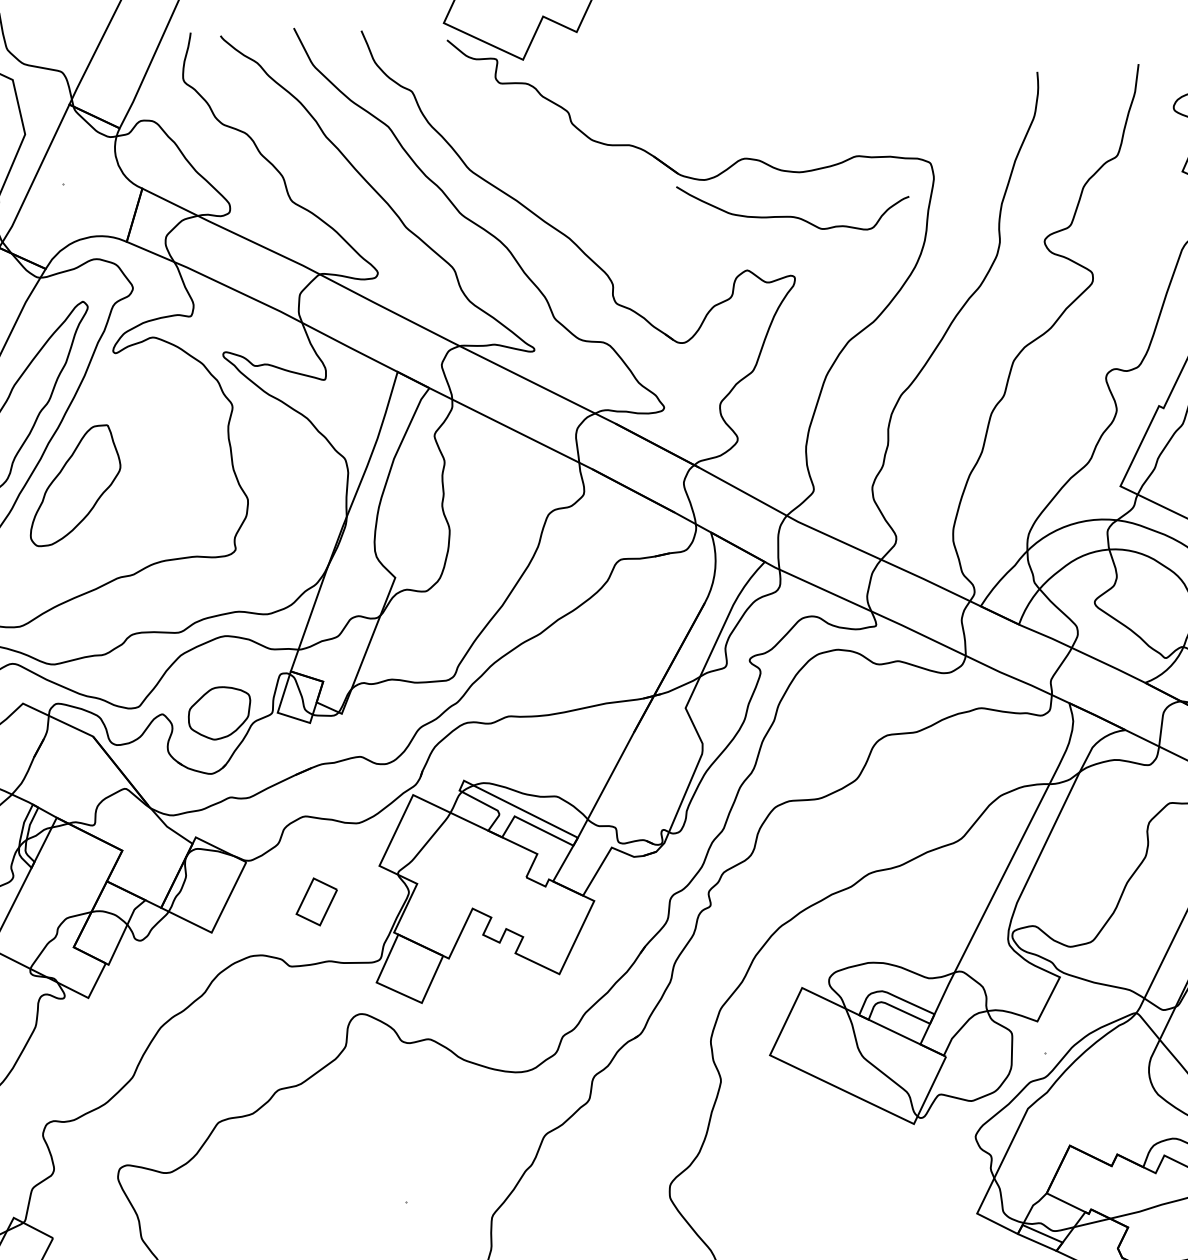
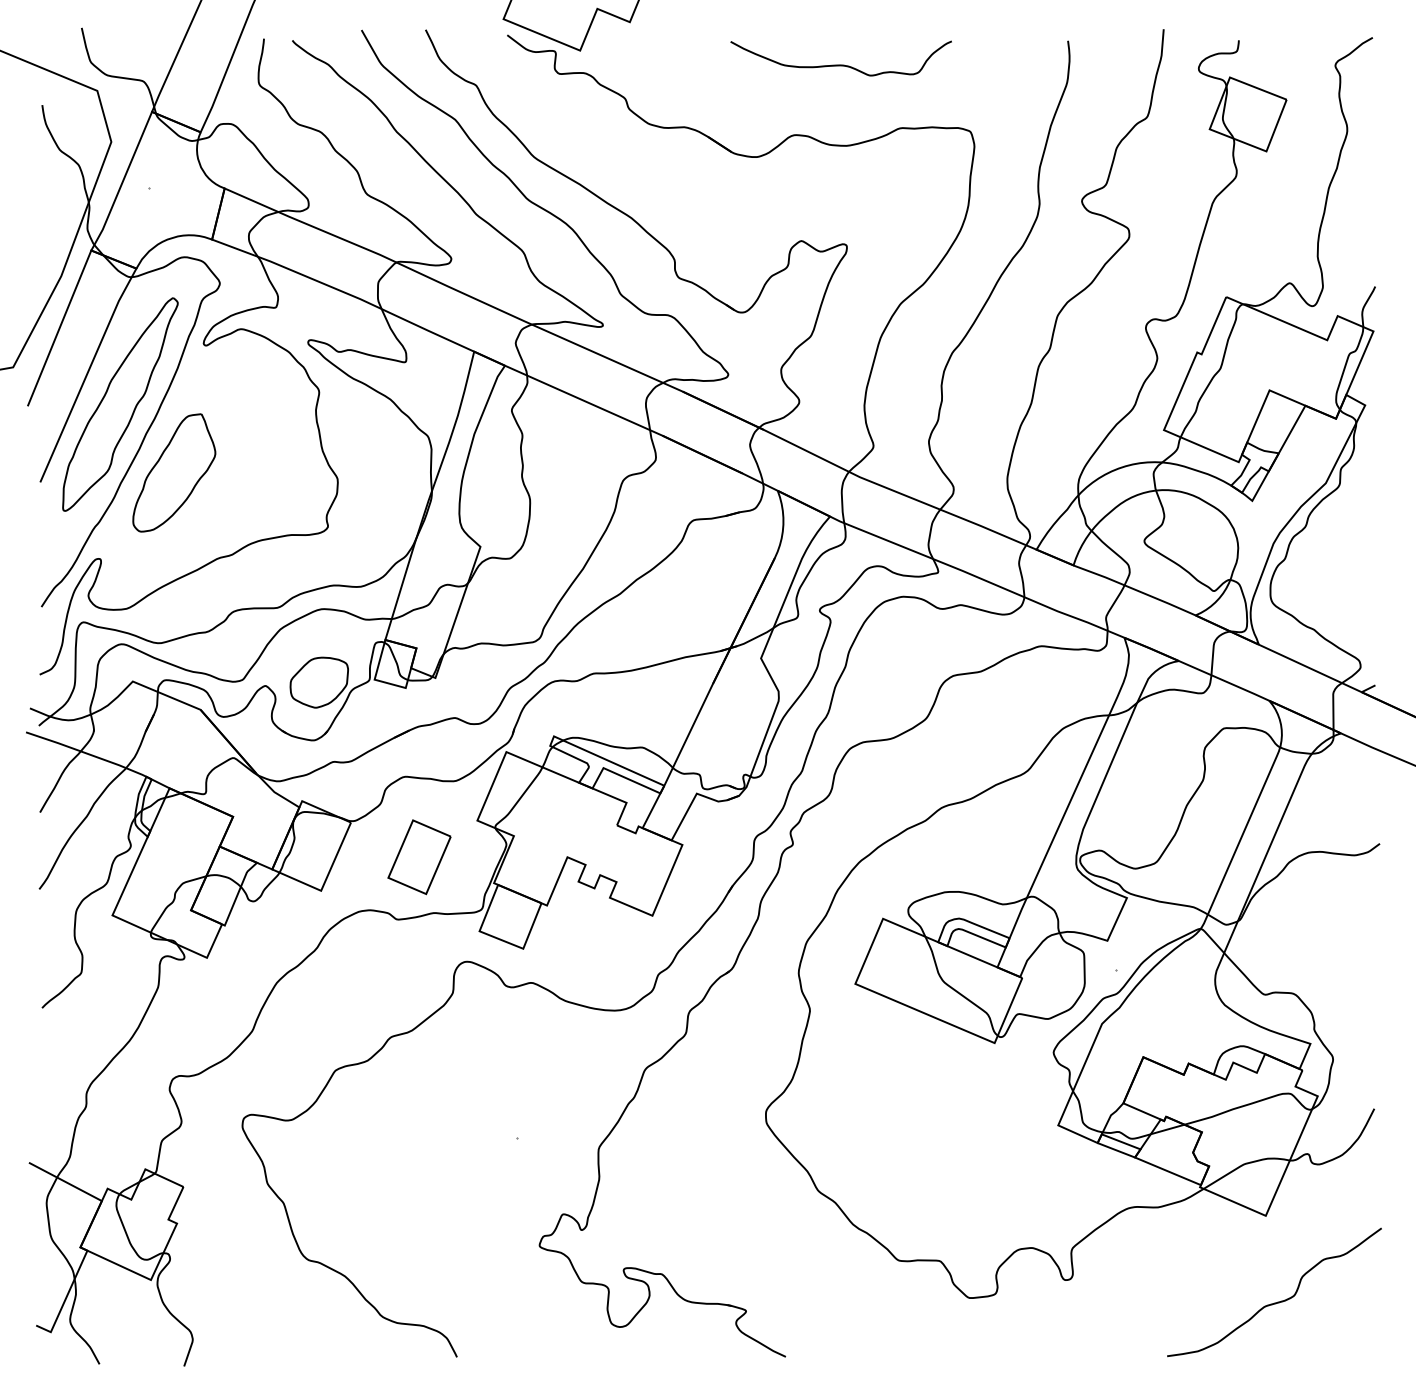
curve: (790, 215) -> (840, 64), moved
part: (316, 902) -> (419, 857), size x1.67

